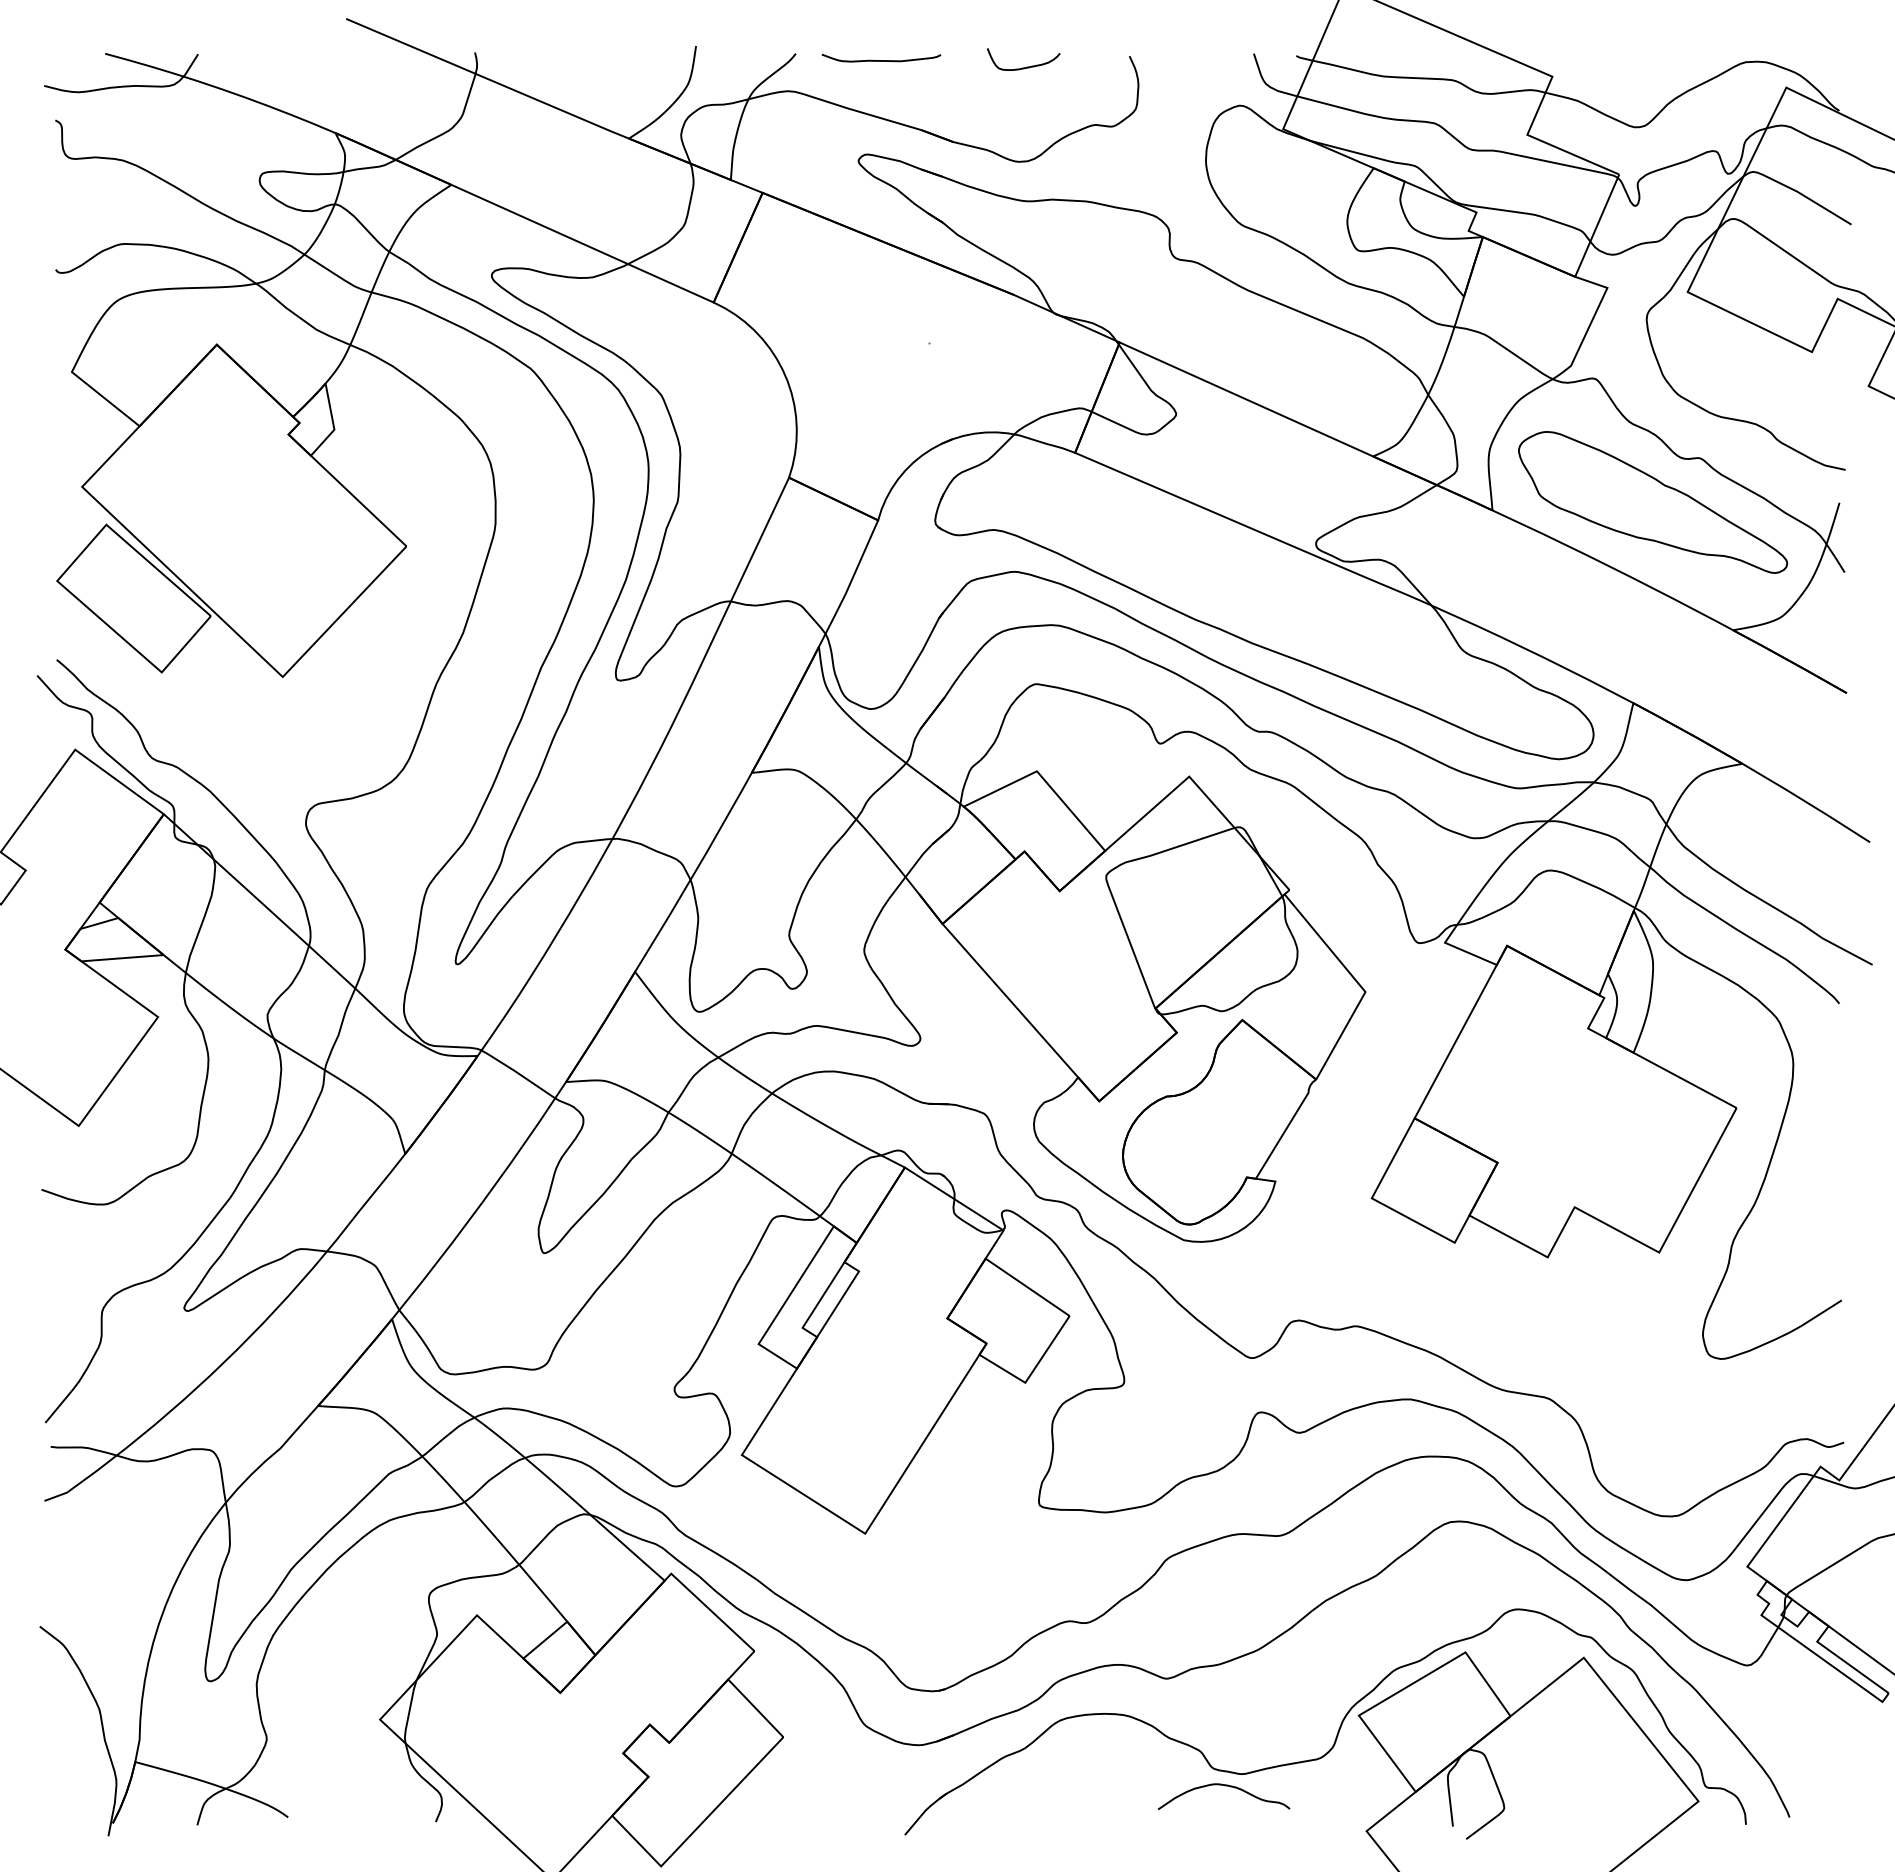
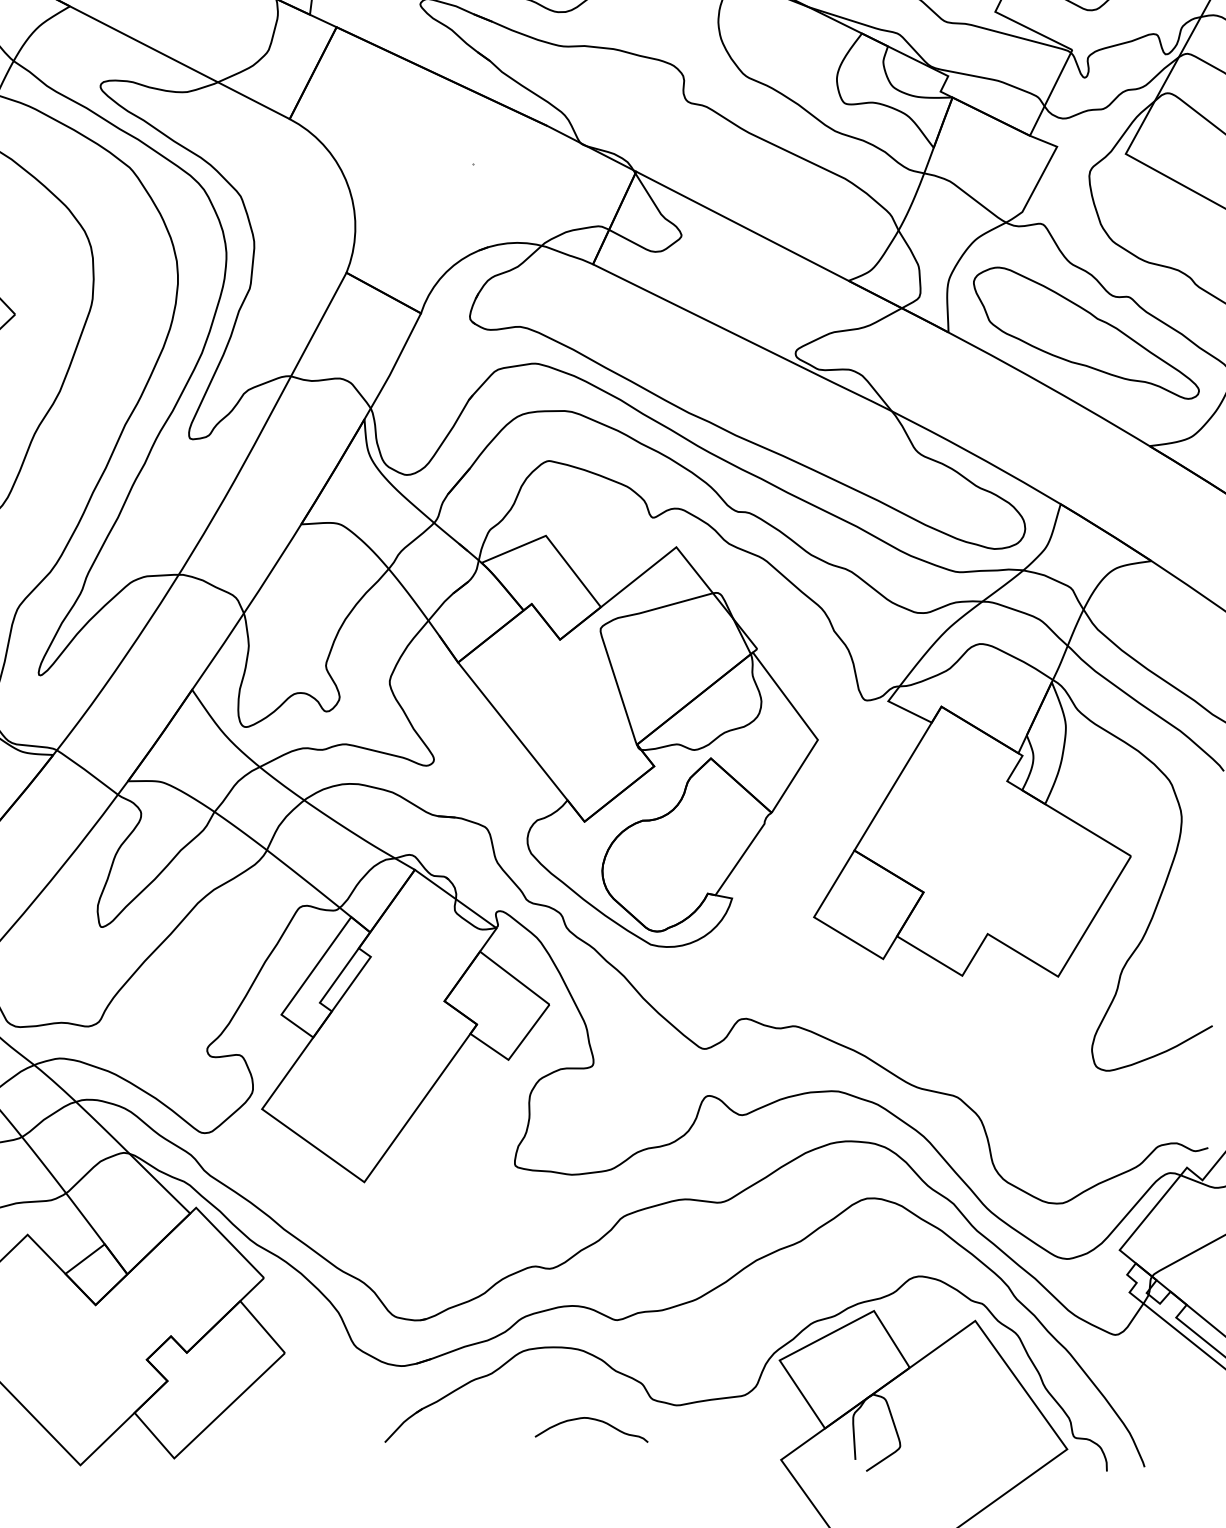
curve: (1225, 1786) -> (593, 1420), moved

